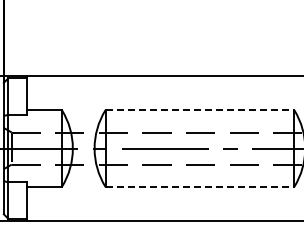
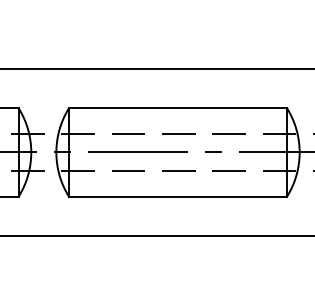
line: (200, 110) -> (178, 108), dashed -> solid
line: (200, 186) -> (178, 196), dashed -> solid

